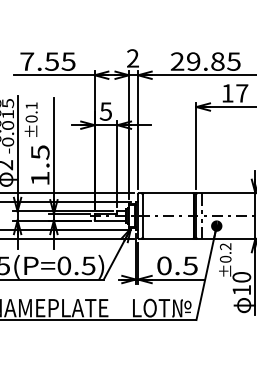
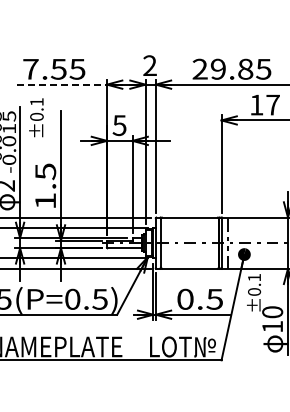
line: (55, 75) -> (62, 84), solid -> dashed
text: (31, 119) -> (36, 117), moved
text: (225, 246) -> (254, 277), ±0.2 -> ±0.1

